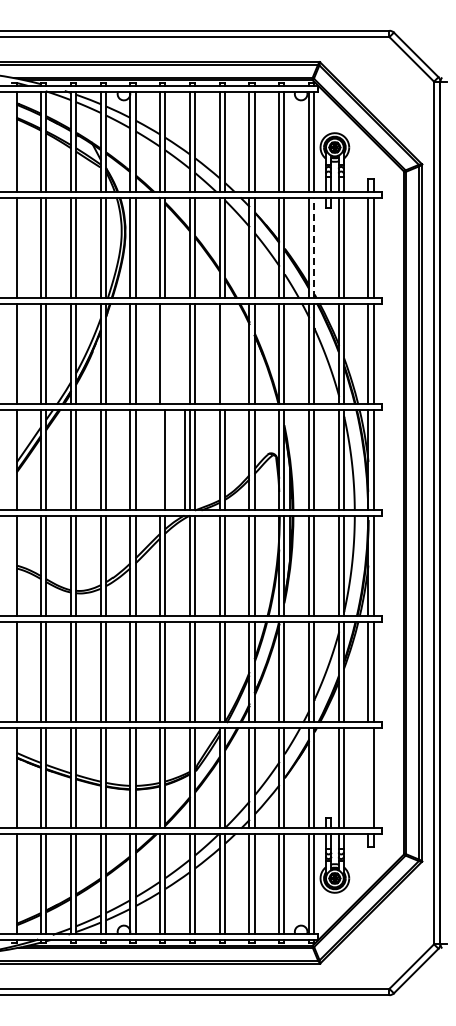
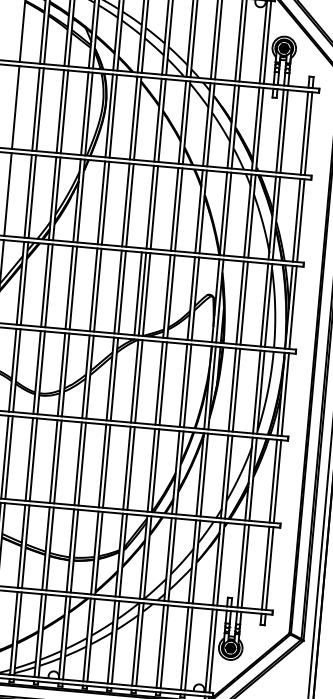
line: (314, 247) -> (260, 128), dashed -> solid
line: (165, 353) -> (130, 205), added
line: (224, 353) -> (178, 209), added
line: (160, 459) -> (118, 291), added
line: (368, 777) -> (265, 567), added

